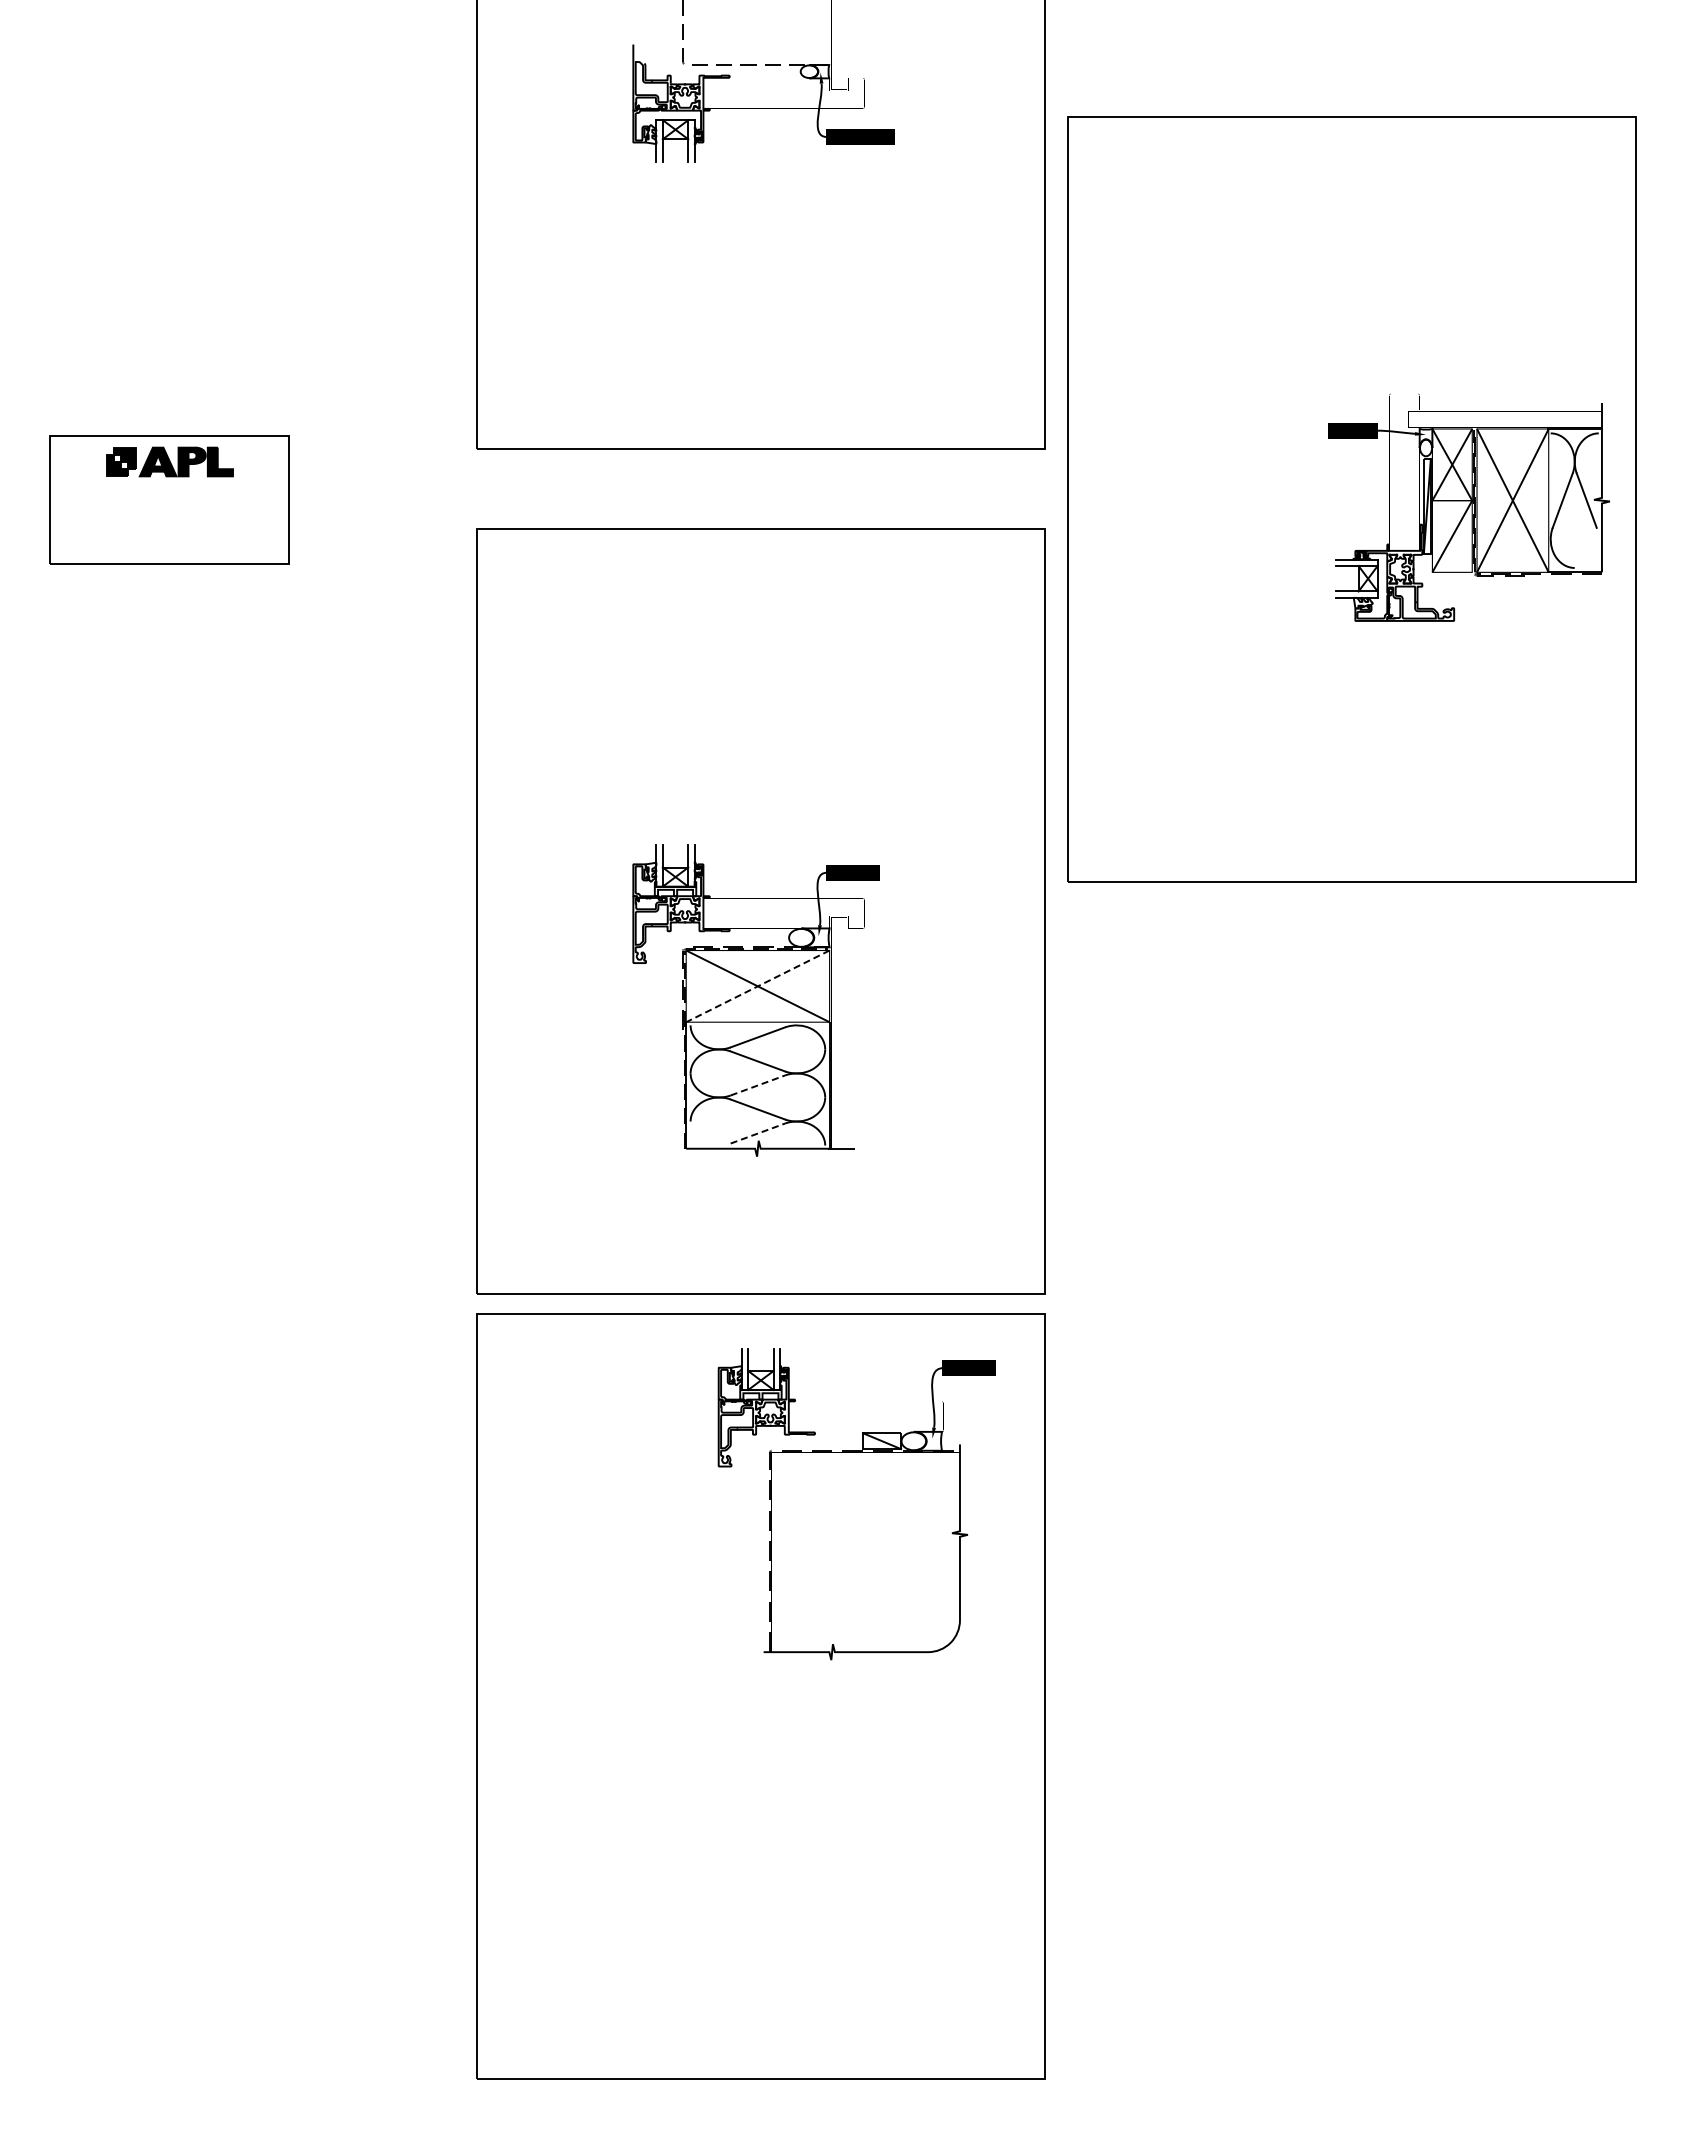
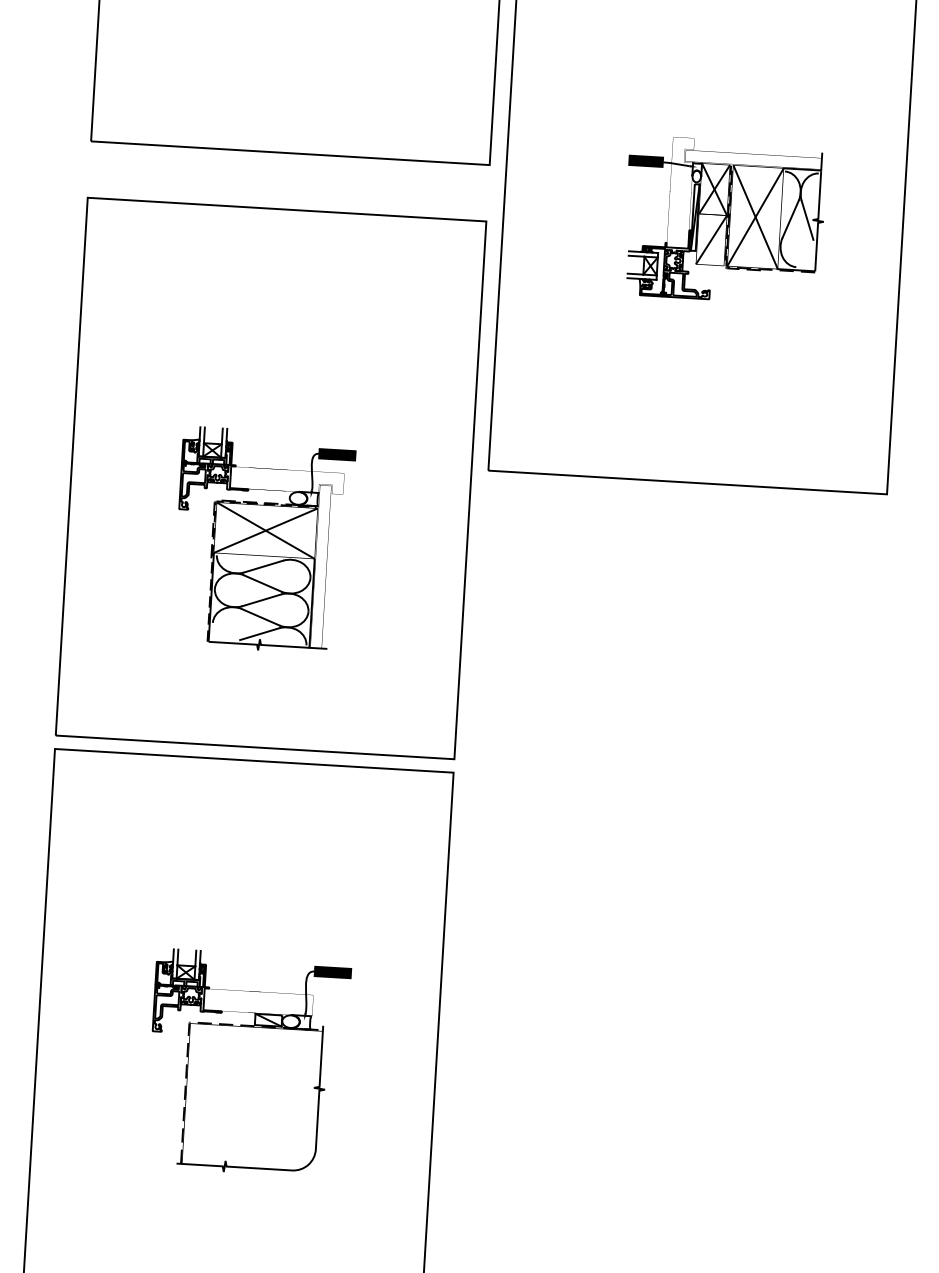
part: (1468, 507) -> (724, 220), moved
line: (757, 986) -> (265, 530), dashed -> solid
line: (757, 1085) -> (261, 600), dashed -> solid
line: (757, 1133) -> (259, 634), dashed -> solid
part: (856, 1504) -> (247, 1063), moved

